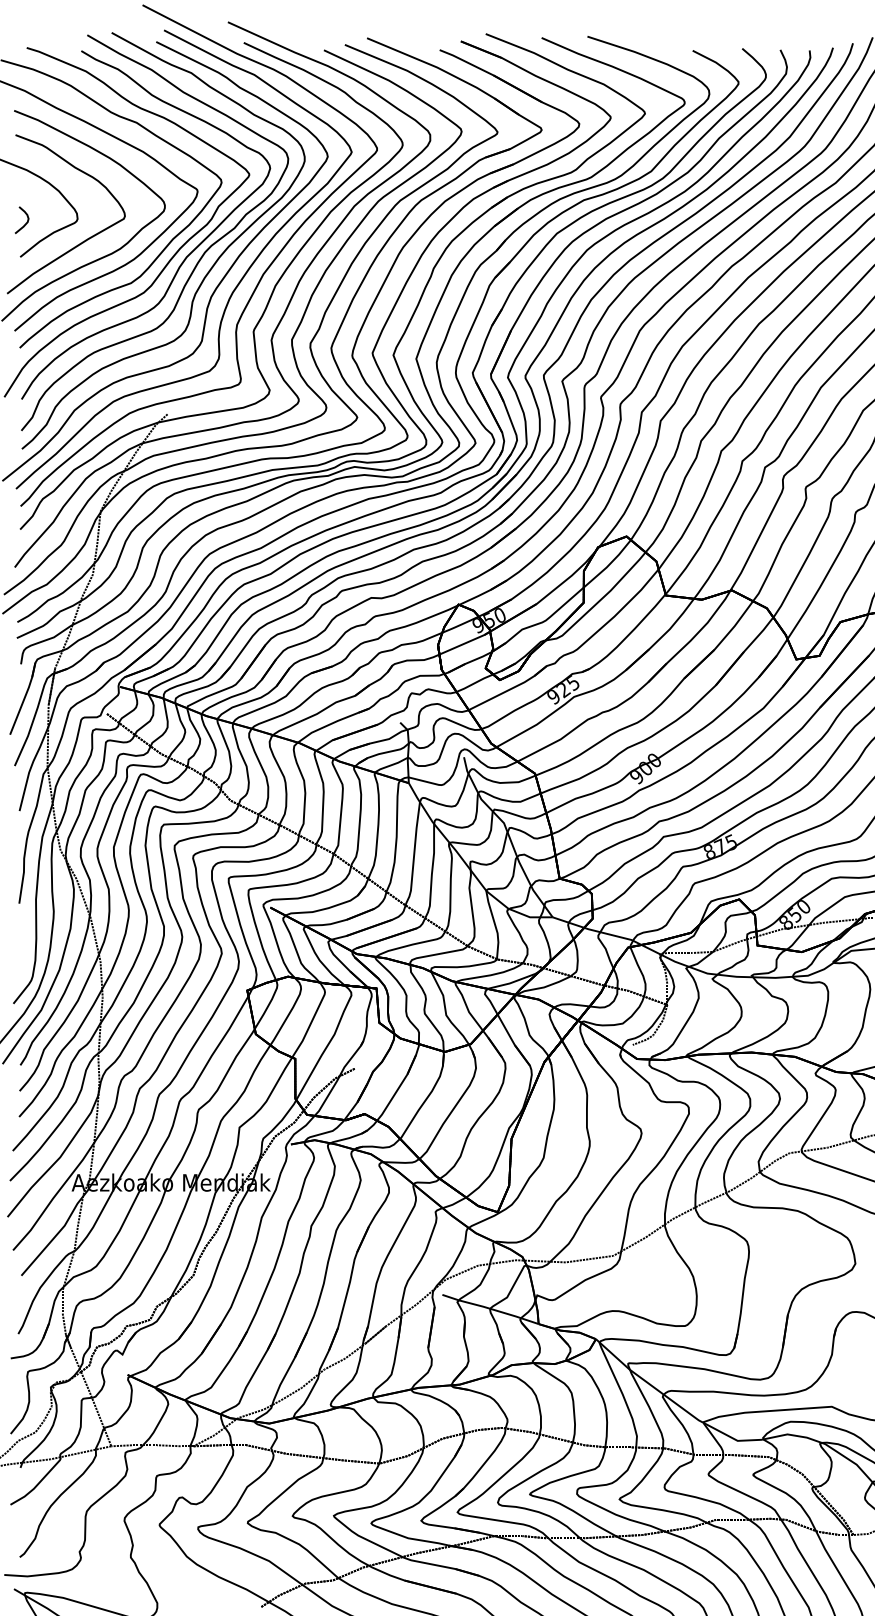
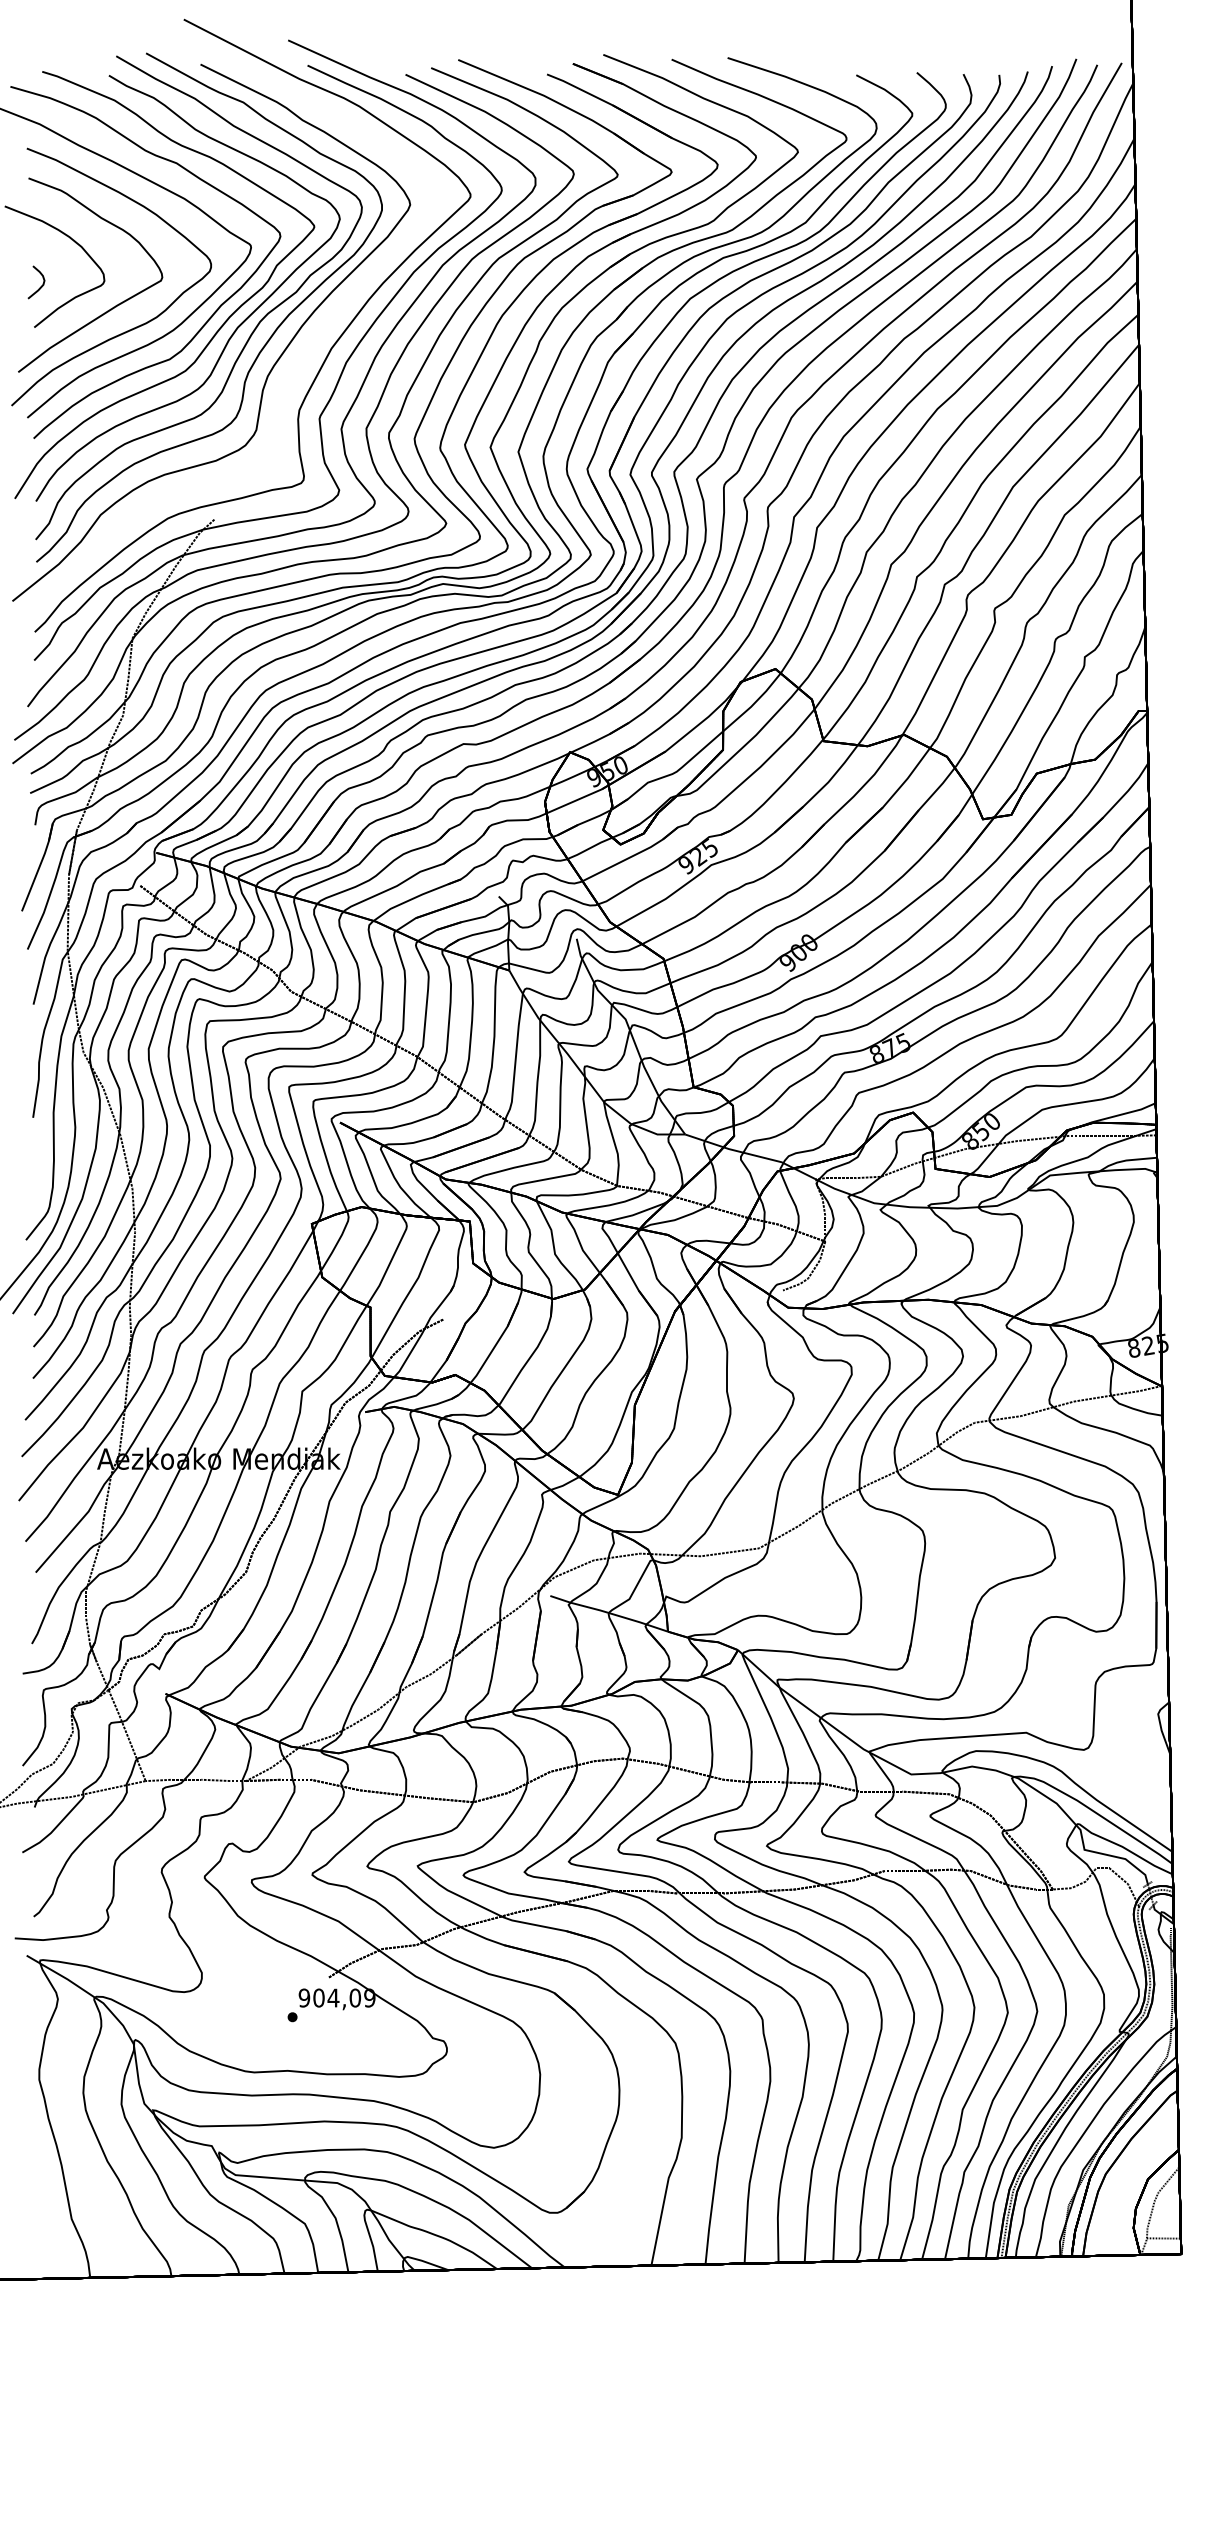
curve: (232, 291) -> (293, 369), removed

